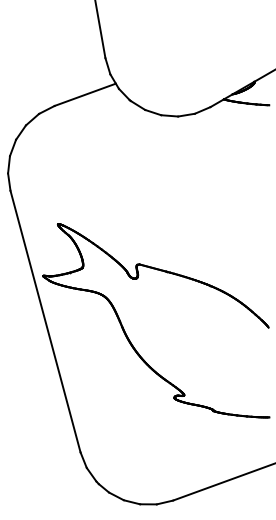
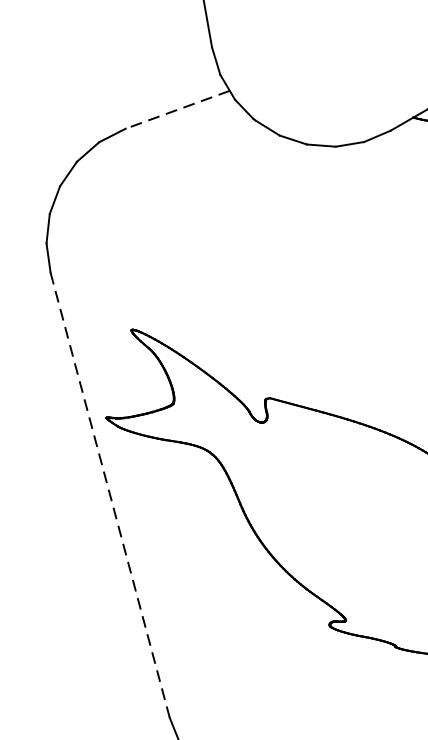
line: (85, 94) -> (178, 109), solid -> dashed
line: (45, 322) -> (110, 496), solid -> dashed

